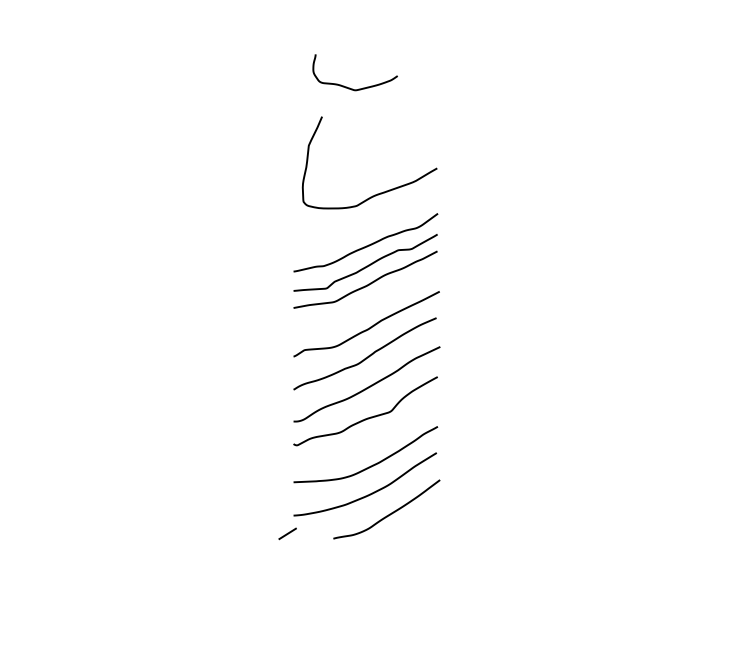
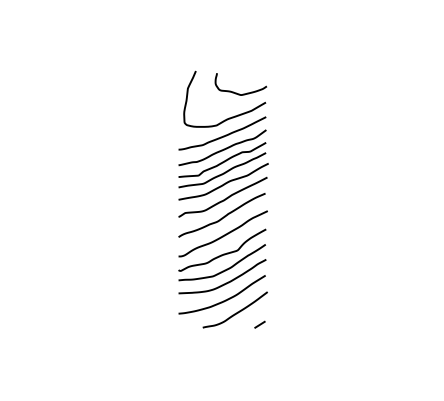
curve: (347, 86) -> (236, 92), moved
curve: (367, 222) -> (223, 135), added
curve: (367, 301) -> (223, 183), added
curve: (369, 442) -> (224, 269), added
line: (286, 533) -> (259, 324), moved

